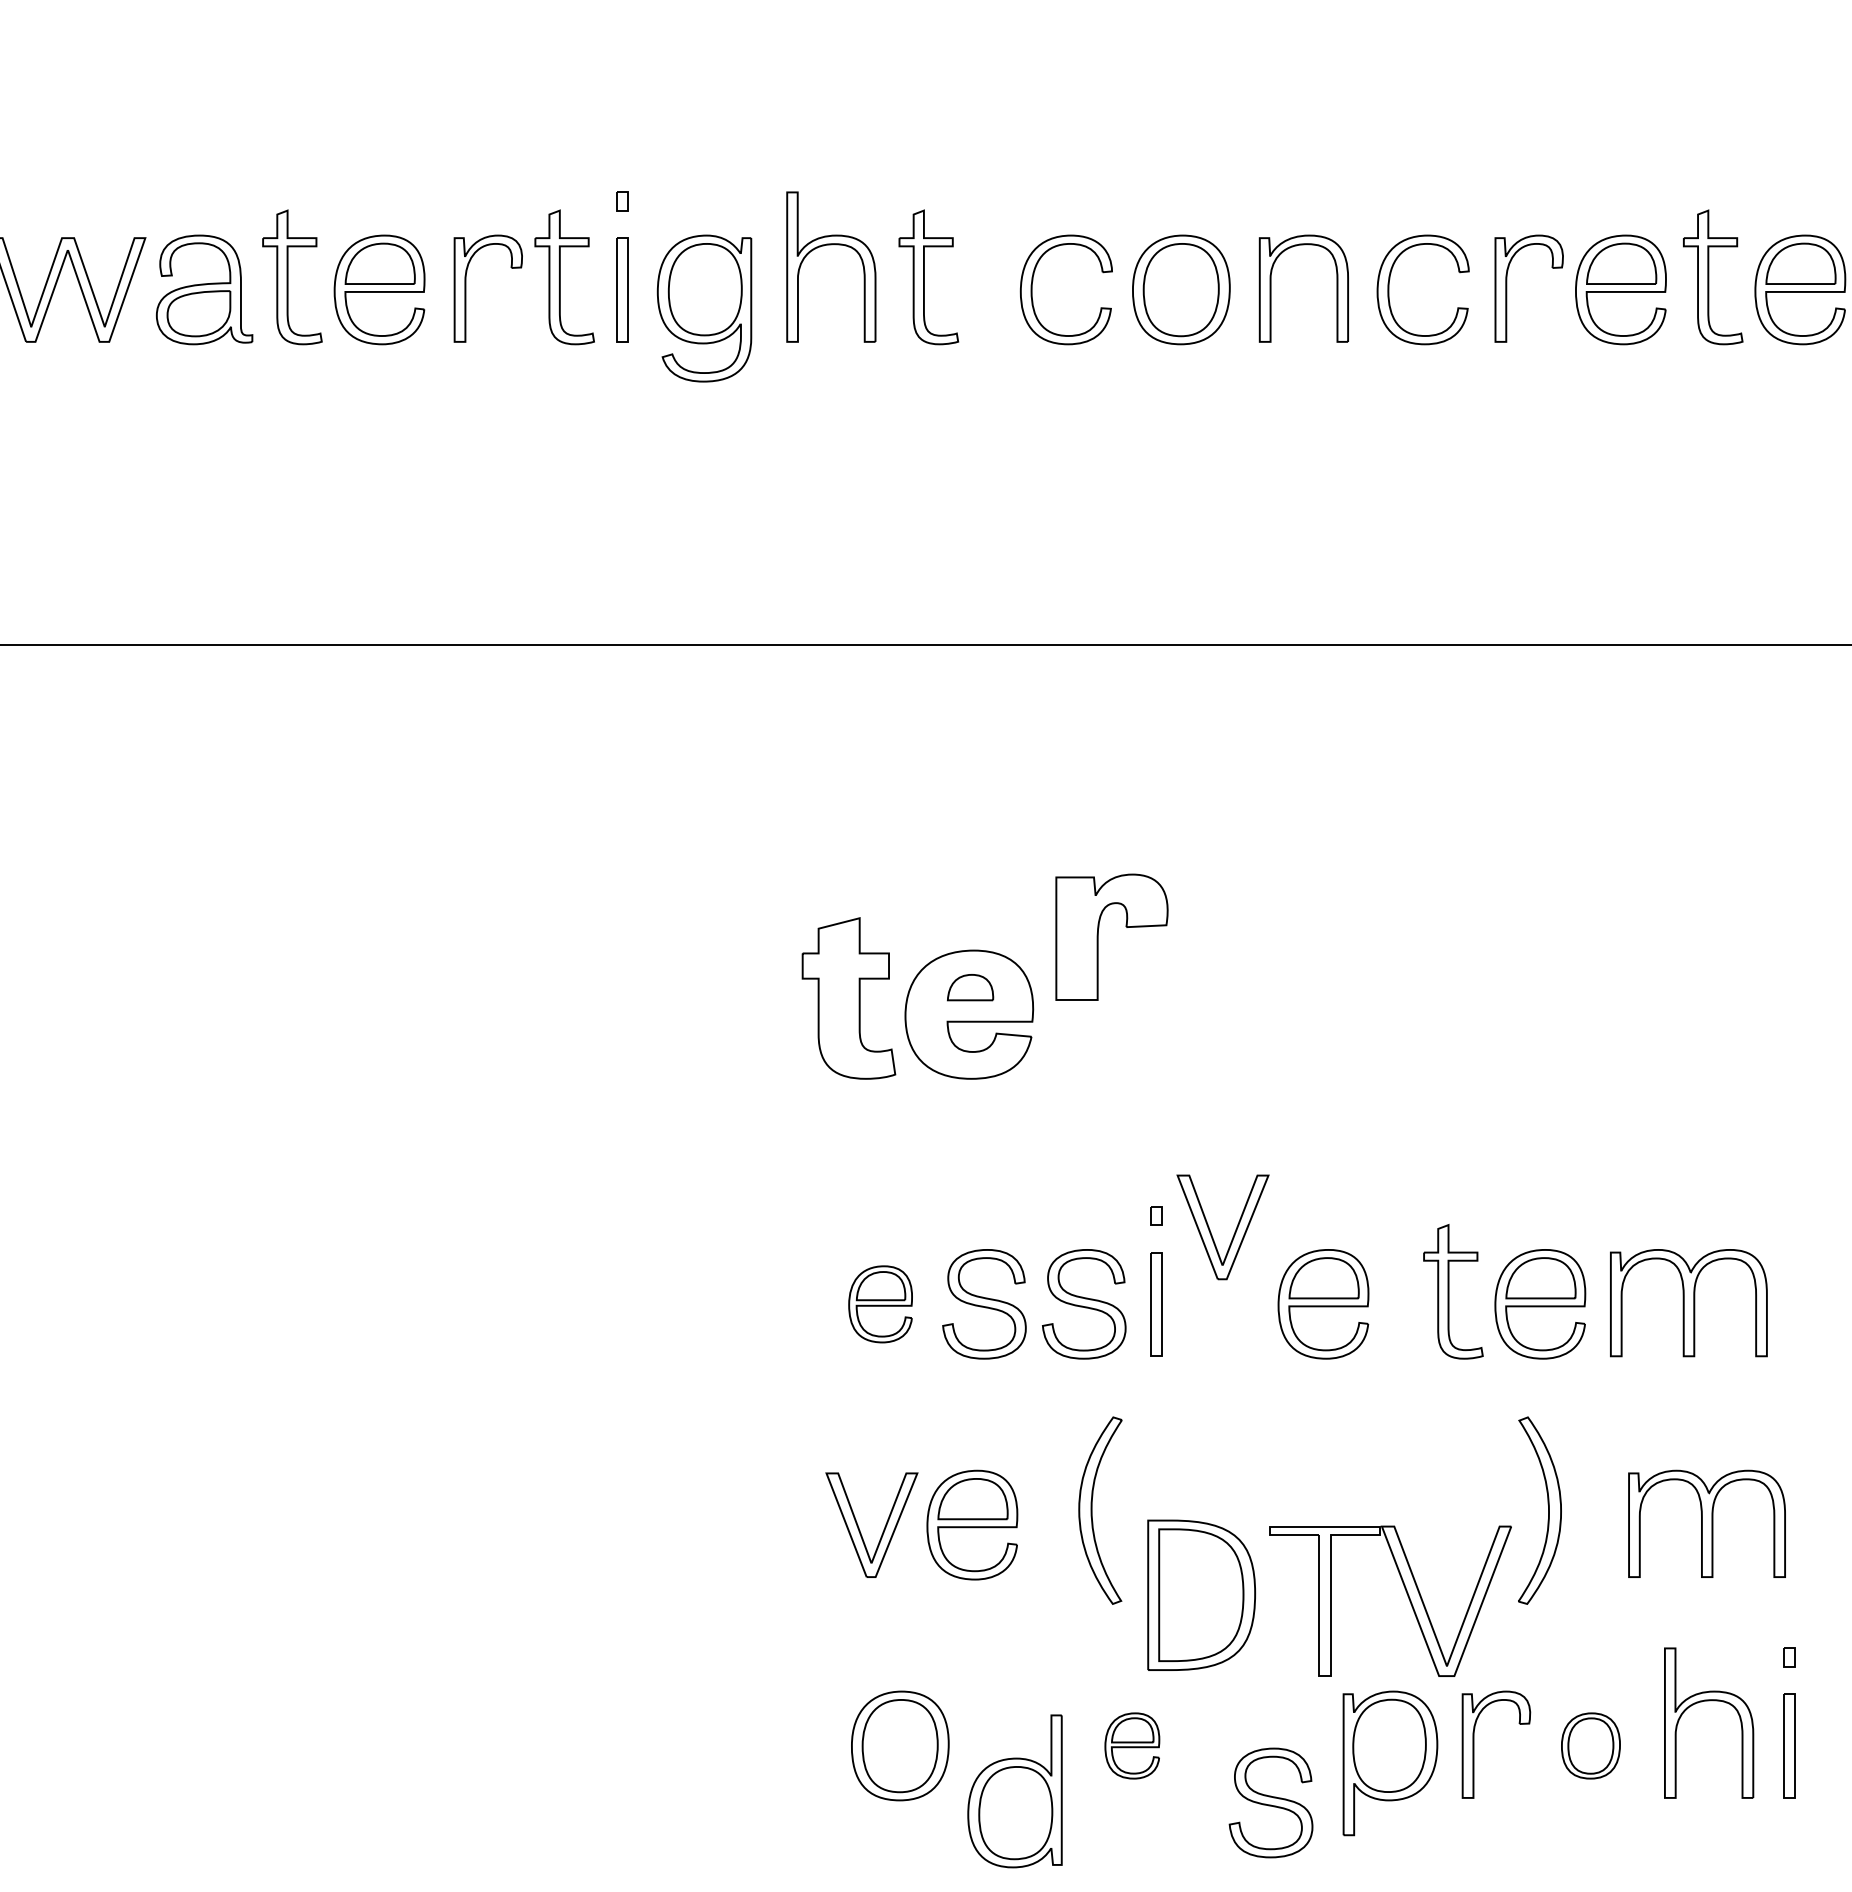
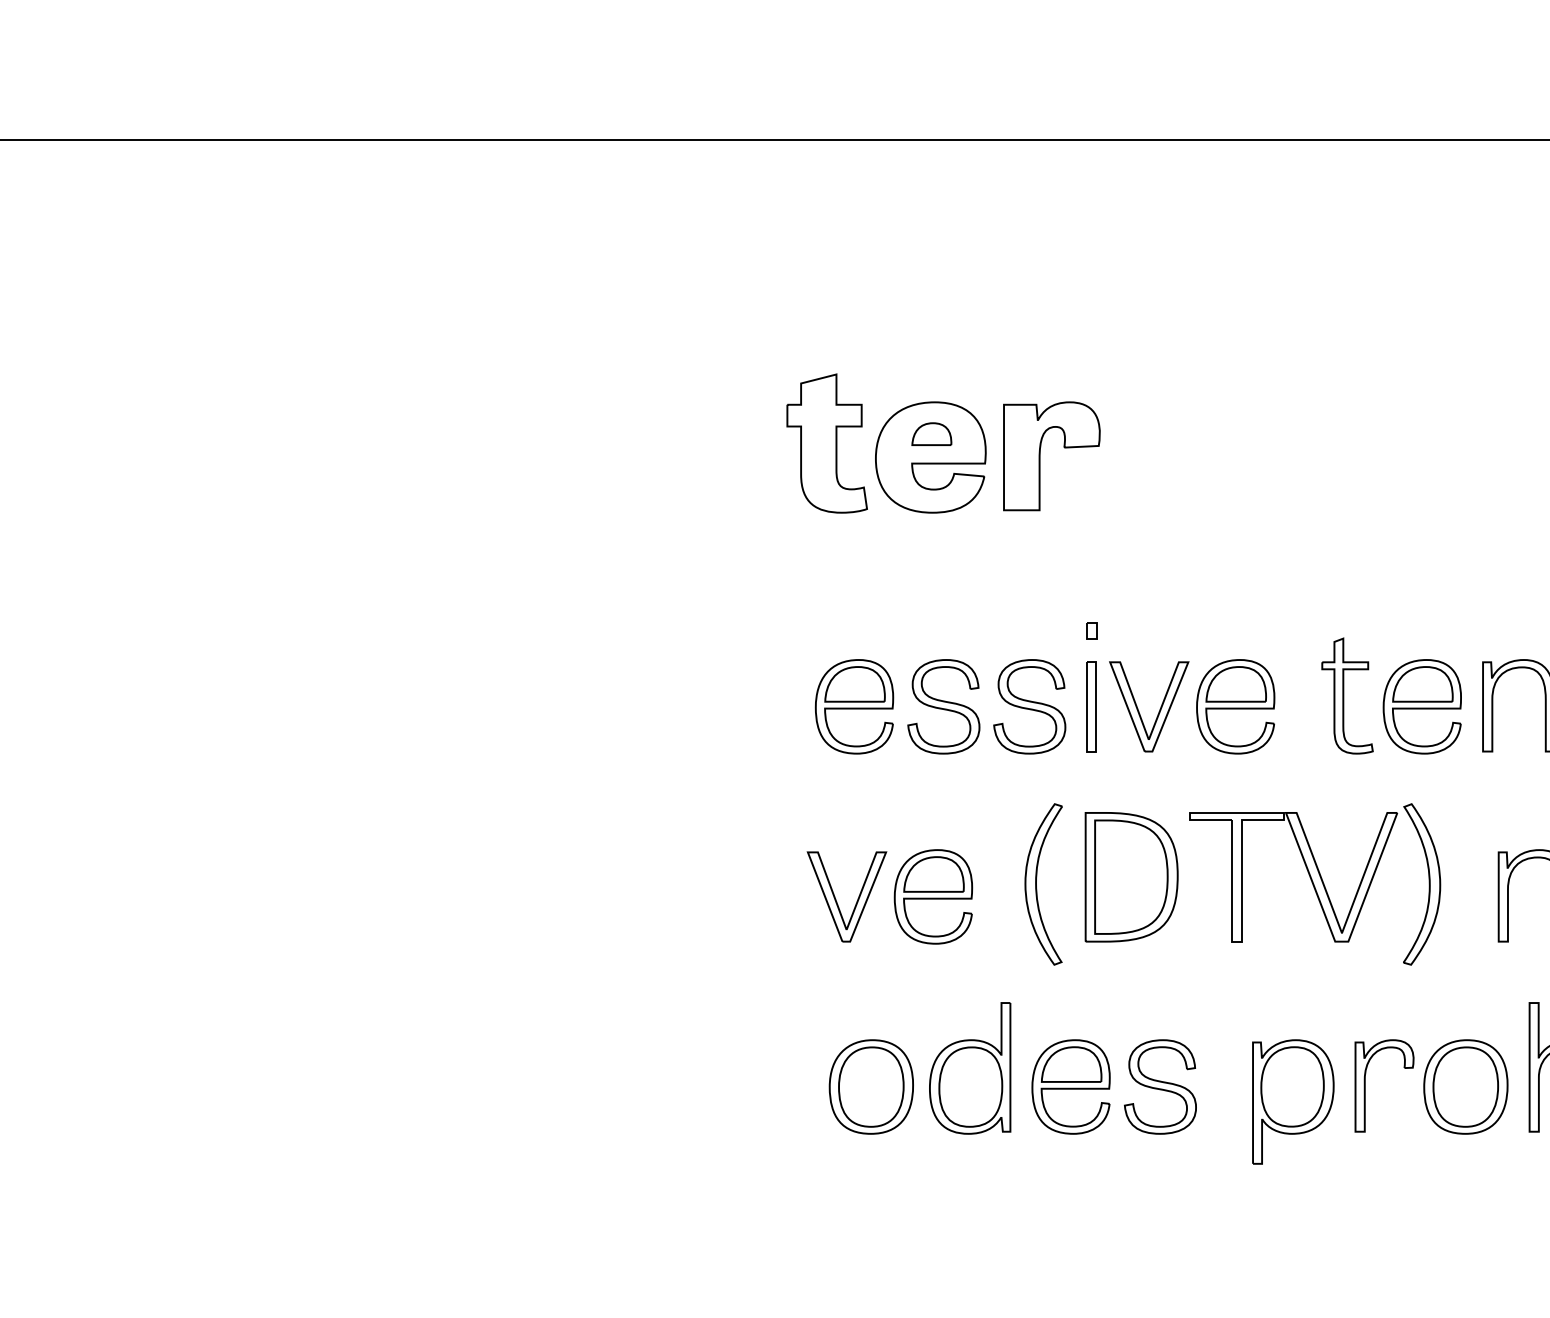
part: (1098, 936) -> (1040, 455), moved
part: (1211, 1232) -> (1139, 711), moved
part: (880, 1304) -> (854, 706), size x1.43
part: (1406, 1593) -> (1307, 870), moved
part: (1201, 1594) -> (1131, 876), moved
part: (1132, 1745) -> (1071, 1086), size x1.67
part: (1590, 1745) -> (1465, 1086), size x1.67
part: (1014, 1791) -> (969, 1068), moved
part: (1270, 1802) -> (1159, 1086), moved

